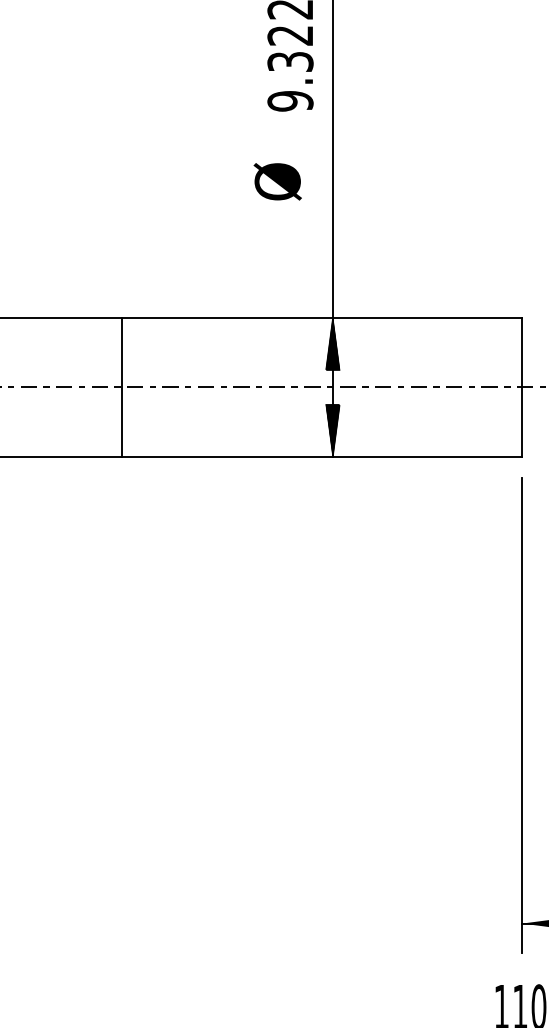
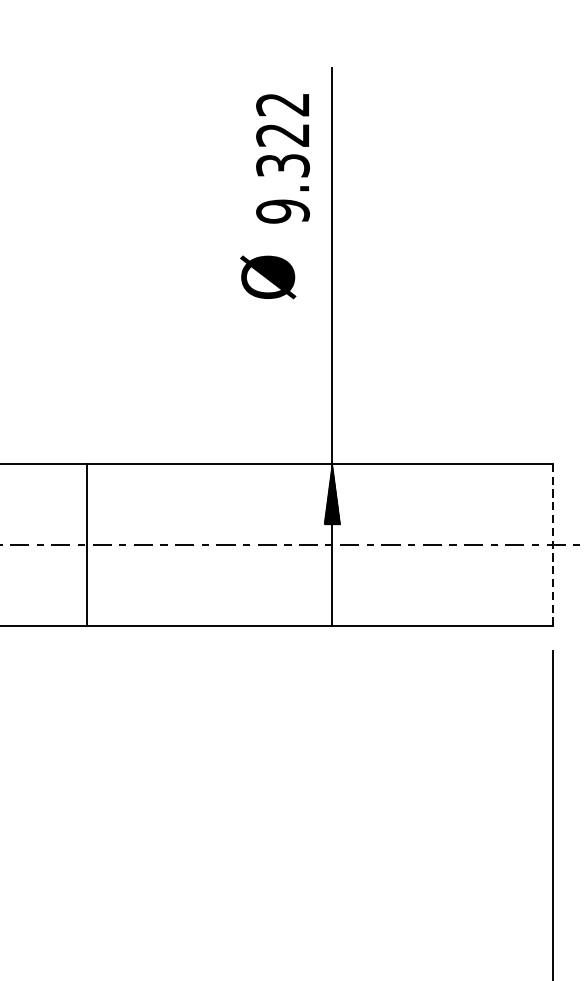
text: (277, 181) -> (267, 277), moved
line: (522, 387) -> (553, 544), solid -> dashed
hatch: (332, 430) -> (331, 594), removed

